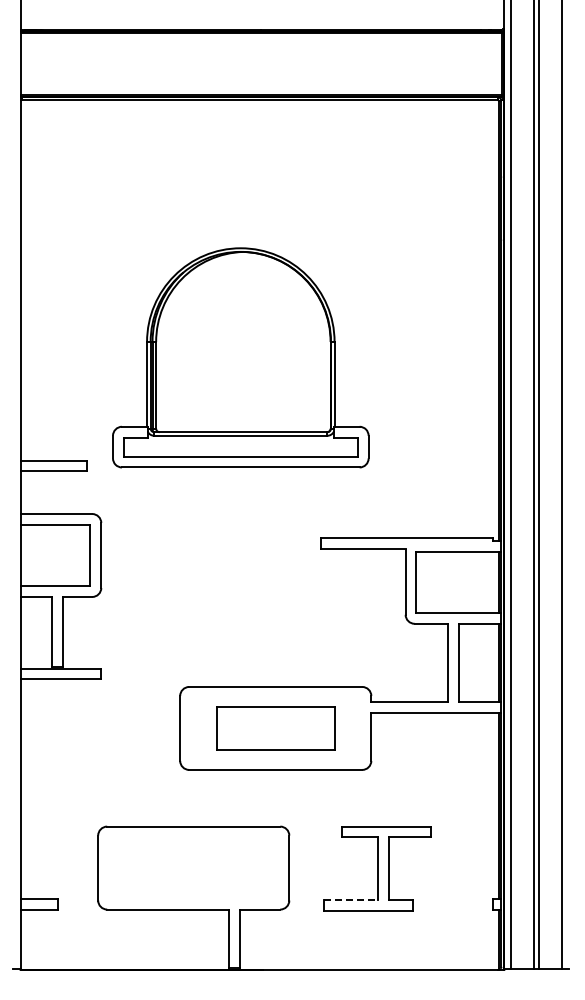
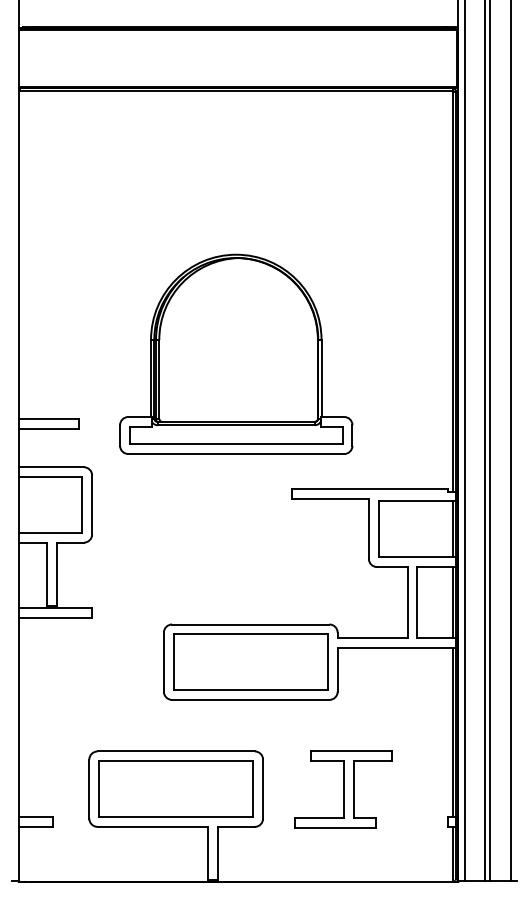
part: (240, 357) -> (235, 354), moved
part: (275, 728) -> (250, 662), size x1.43
part: (193, 867) -> (175, 788), added
line: (351, 899) -> (319, 817), dashed -> solid

